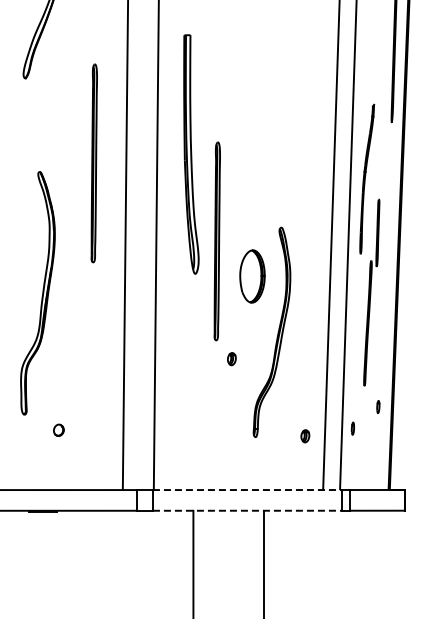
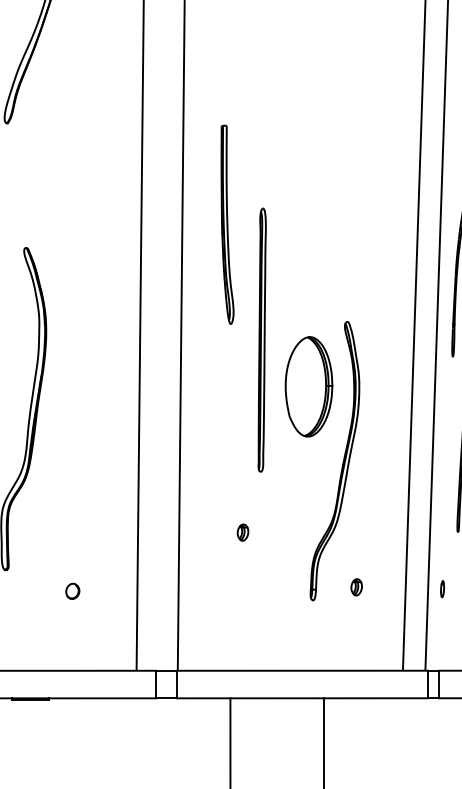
part: (190, 154) -> (226, 224), size x0.62
part: (93, 163) -> (97, 236), removed
part: (252, 276) -> (308, 386), size x1.43
part: (231, 359) -> (242, 533), moved
part: (58, 429) -> (72, 590), moved
part: (305, 436) -> (356, 587), moved
line: (247, 490) -> (302, 671), dashed -> solid
line: (247, 510) -> (302, 697), dashed -> solid

